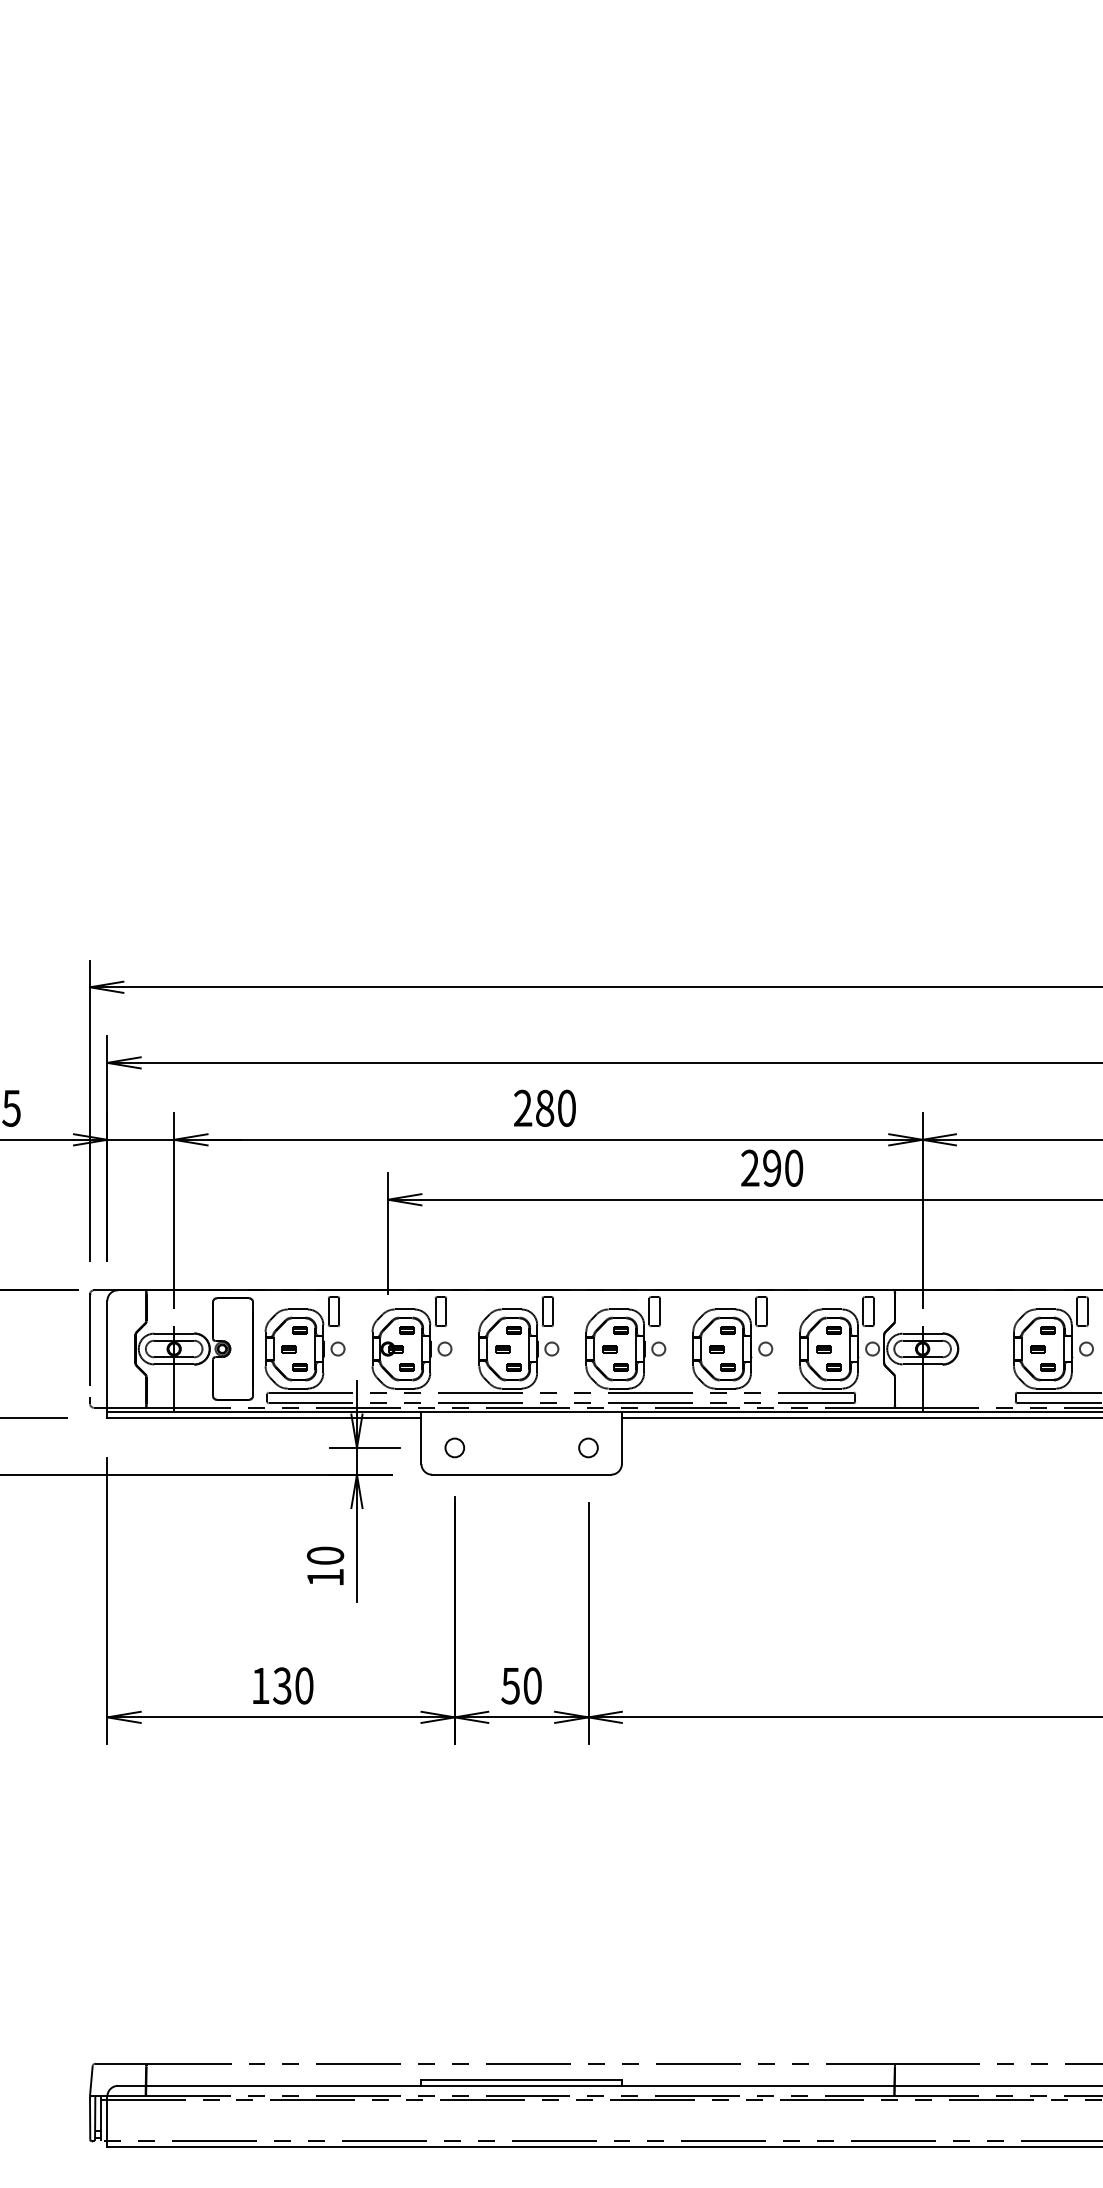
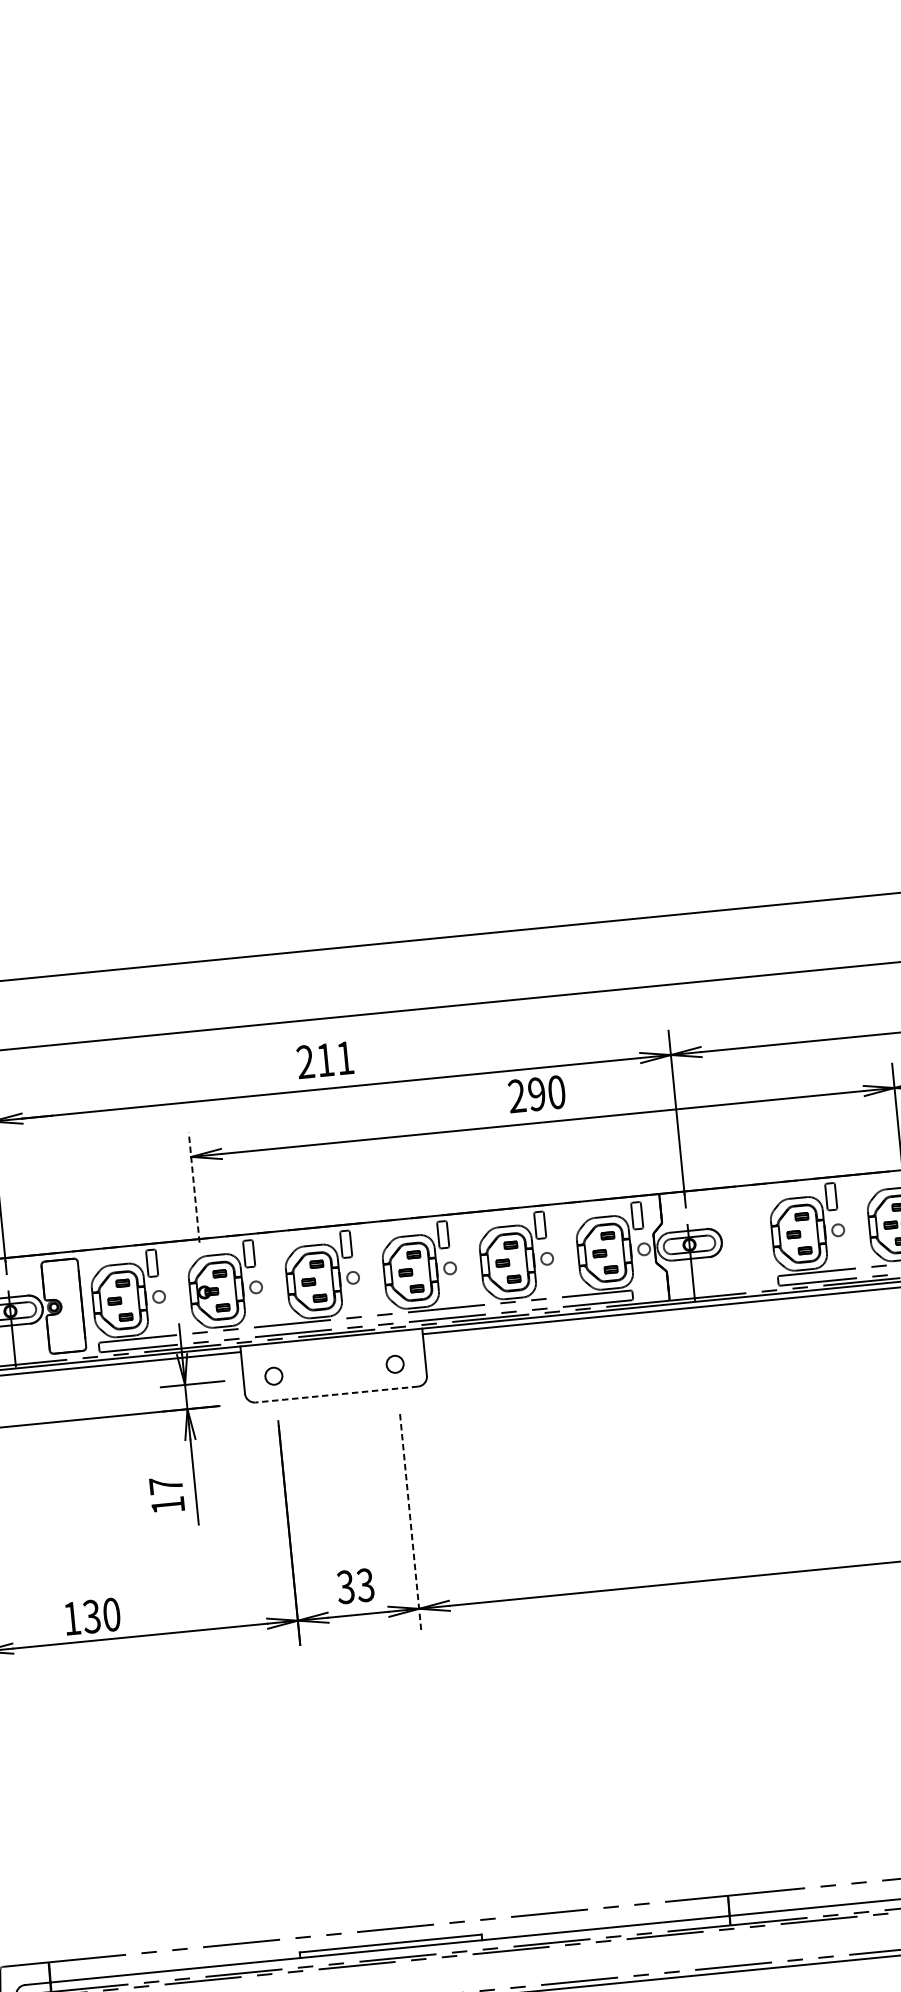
text: (555, 1107) -> (334, 1058), 280 -> 211
line: (388, 1233) -> (194, 1187), solid -> dashed
line: (521, 1474) -> (336, 1394), solid -> dashed
text: (325, 1555) -> (166, 1485), 10 -> 17
line: (588, 1623) -> (410, 1523), solid -> dashed
text: (283, 1685) -> (92, 1616), moved
text: (521, 1685) -> (355, 1585), 50 -> 33

